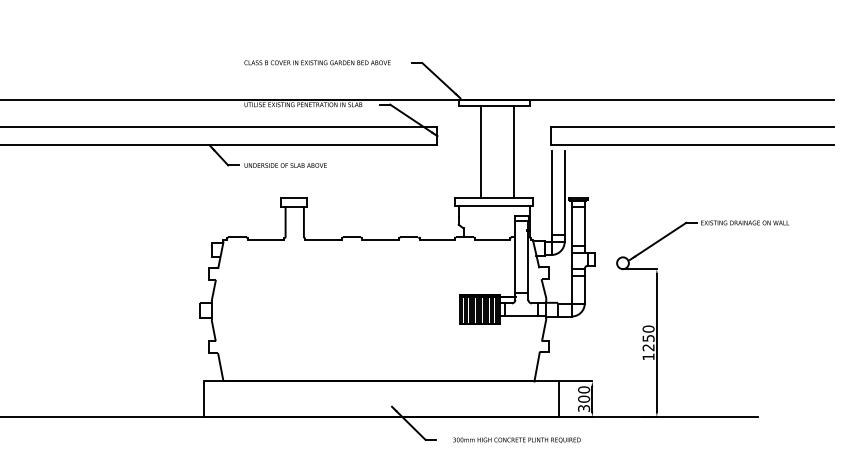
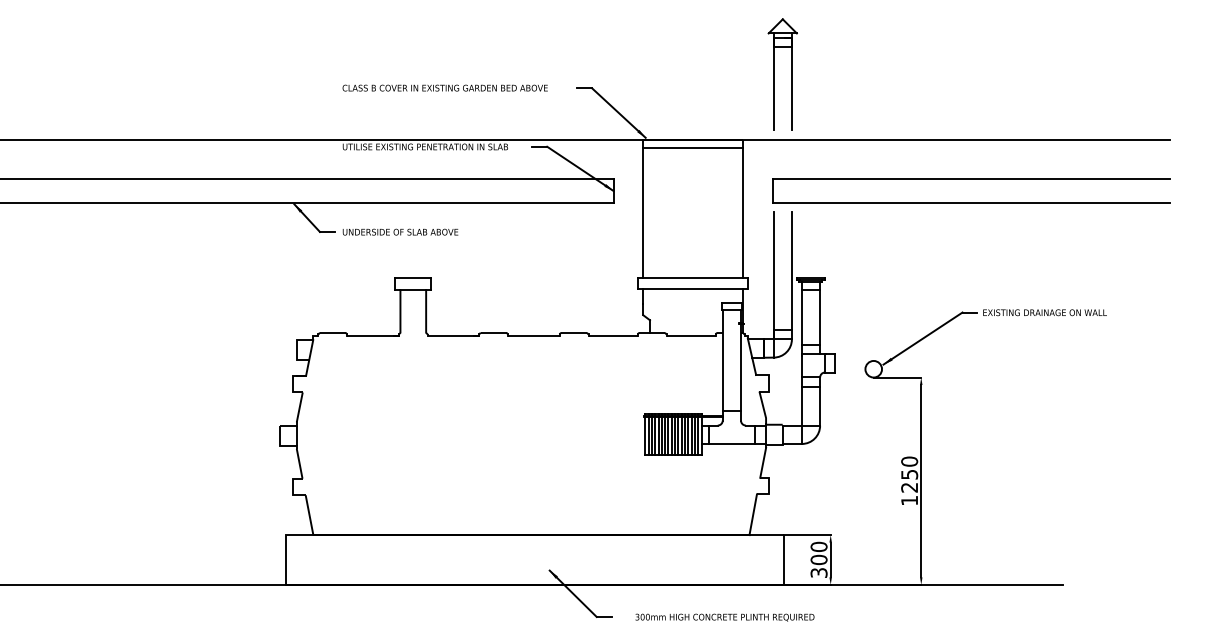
part: (552, 53) -> (774, 74), added
line: (480, 152) -> (643, 213), moved
line: (513, 152) -> (742, 213), moved

